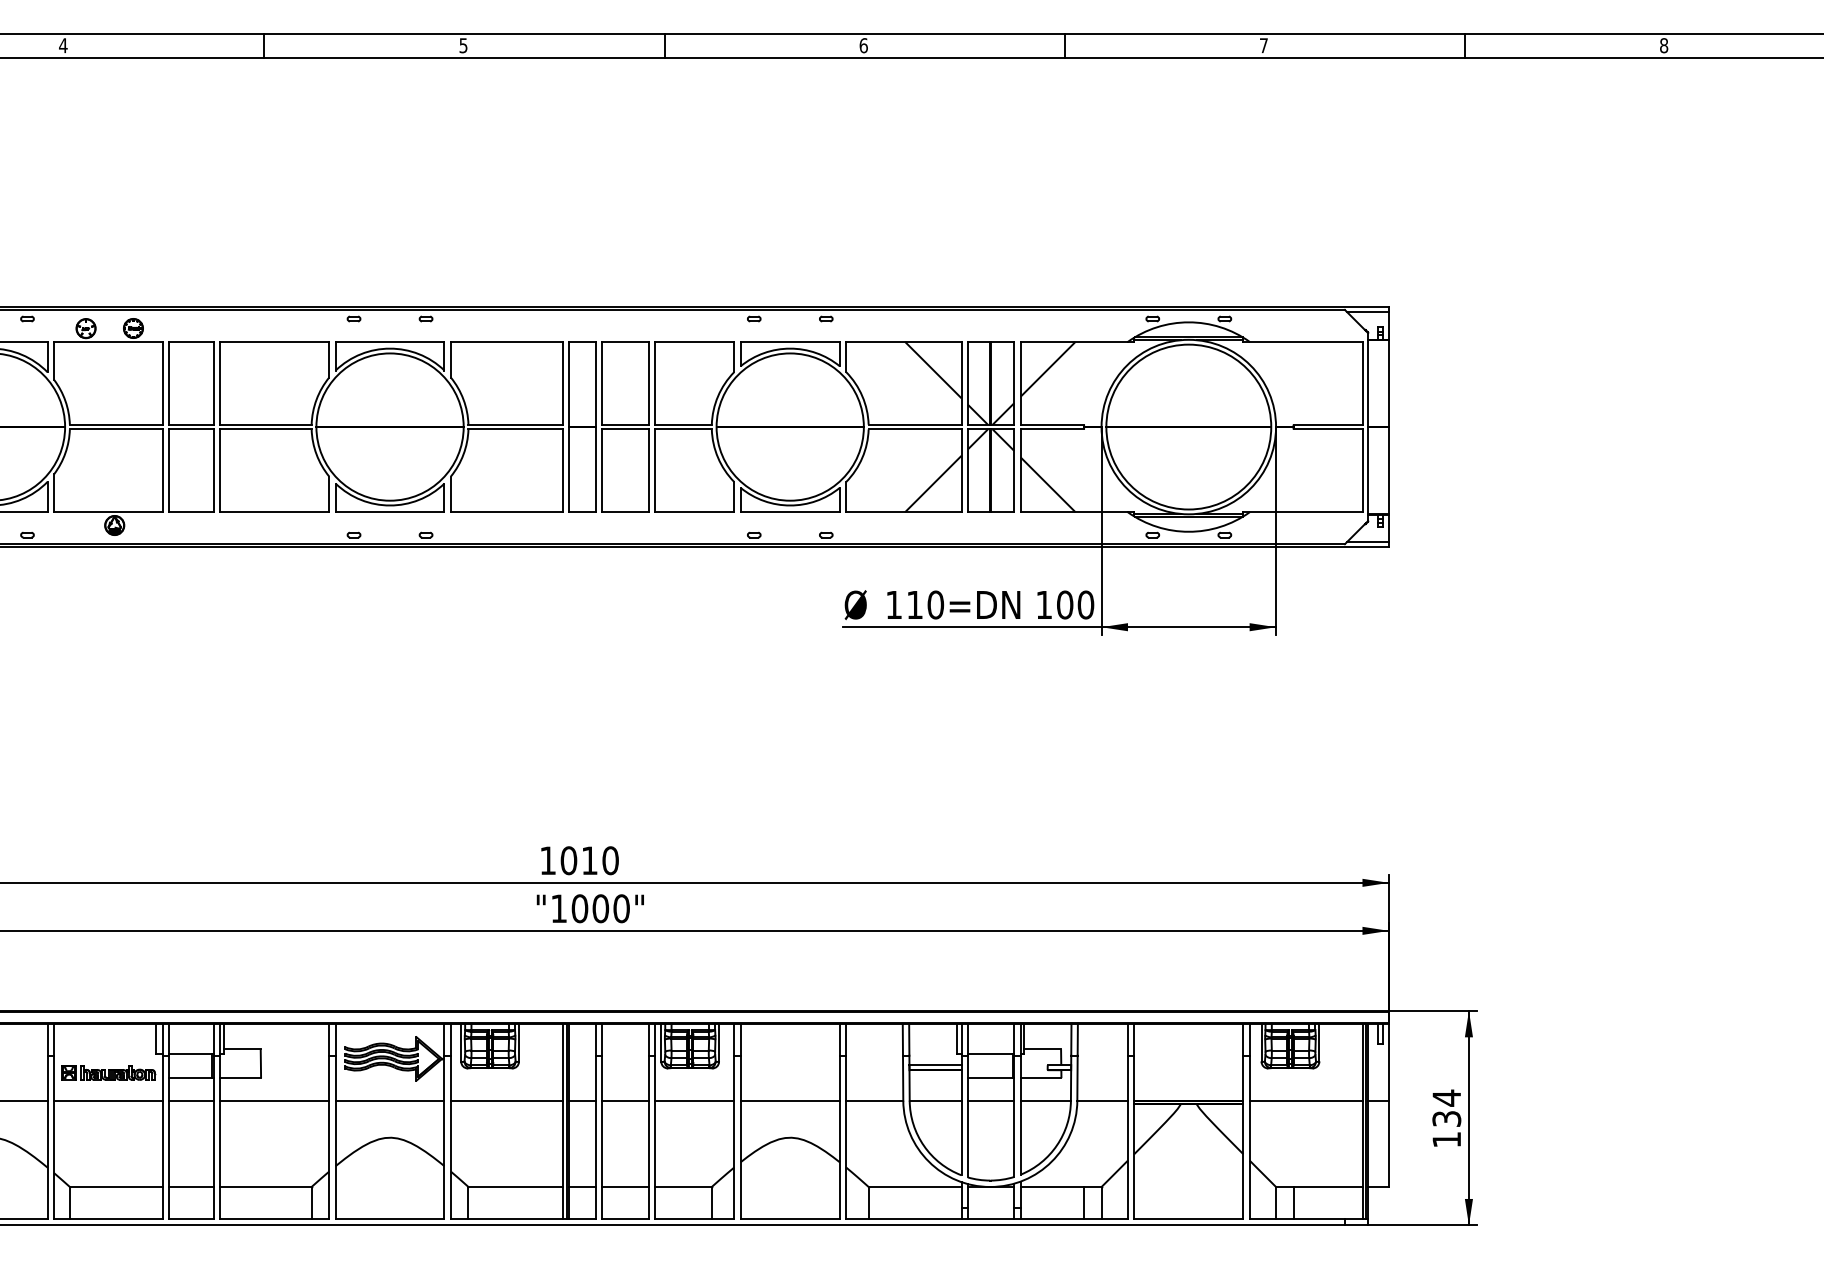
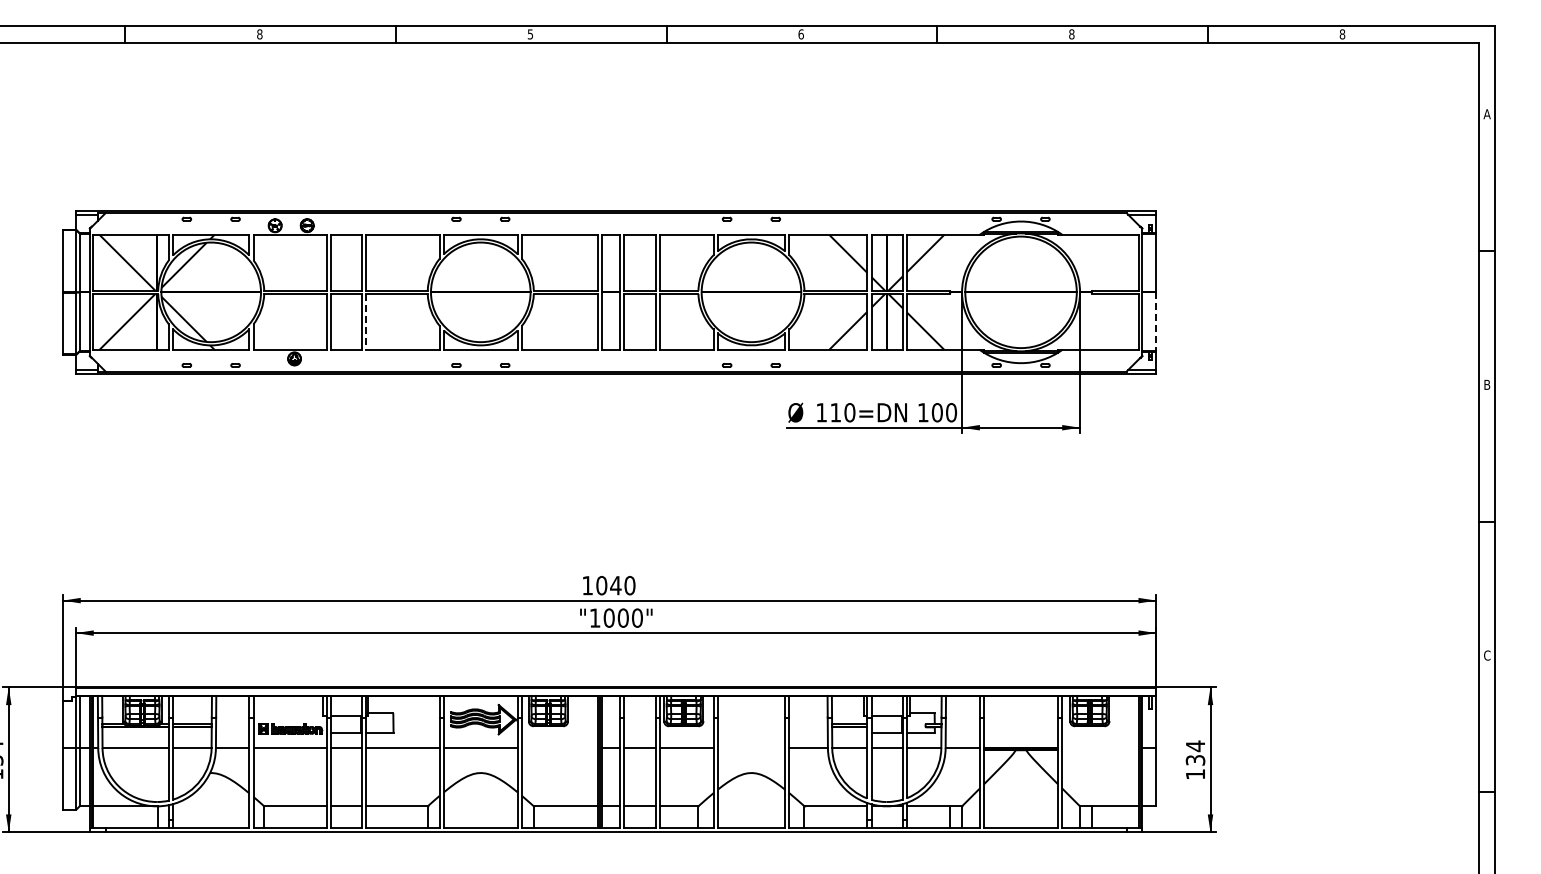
text: (62, 45) -> (259, 34), 4 -> 8
text: (1263, 45) -> (1071, 34), 7 -> 8
line: (221, 470) -> (366, 321), solid -> dashed
line: (1389, 471) -> (1156, 322), solid -> dashed
text: (589, 860) -> (615, 585), 1010 -> 1040
line: (506, 1101) -> (559, 748), removed
line: (790, 1101) -> (751, 748), removed
line: (1306, 1101) -> (1100, 748), removed

